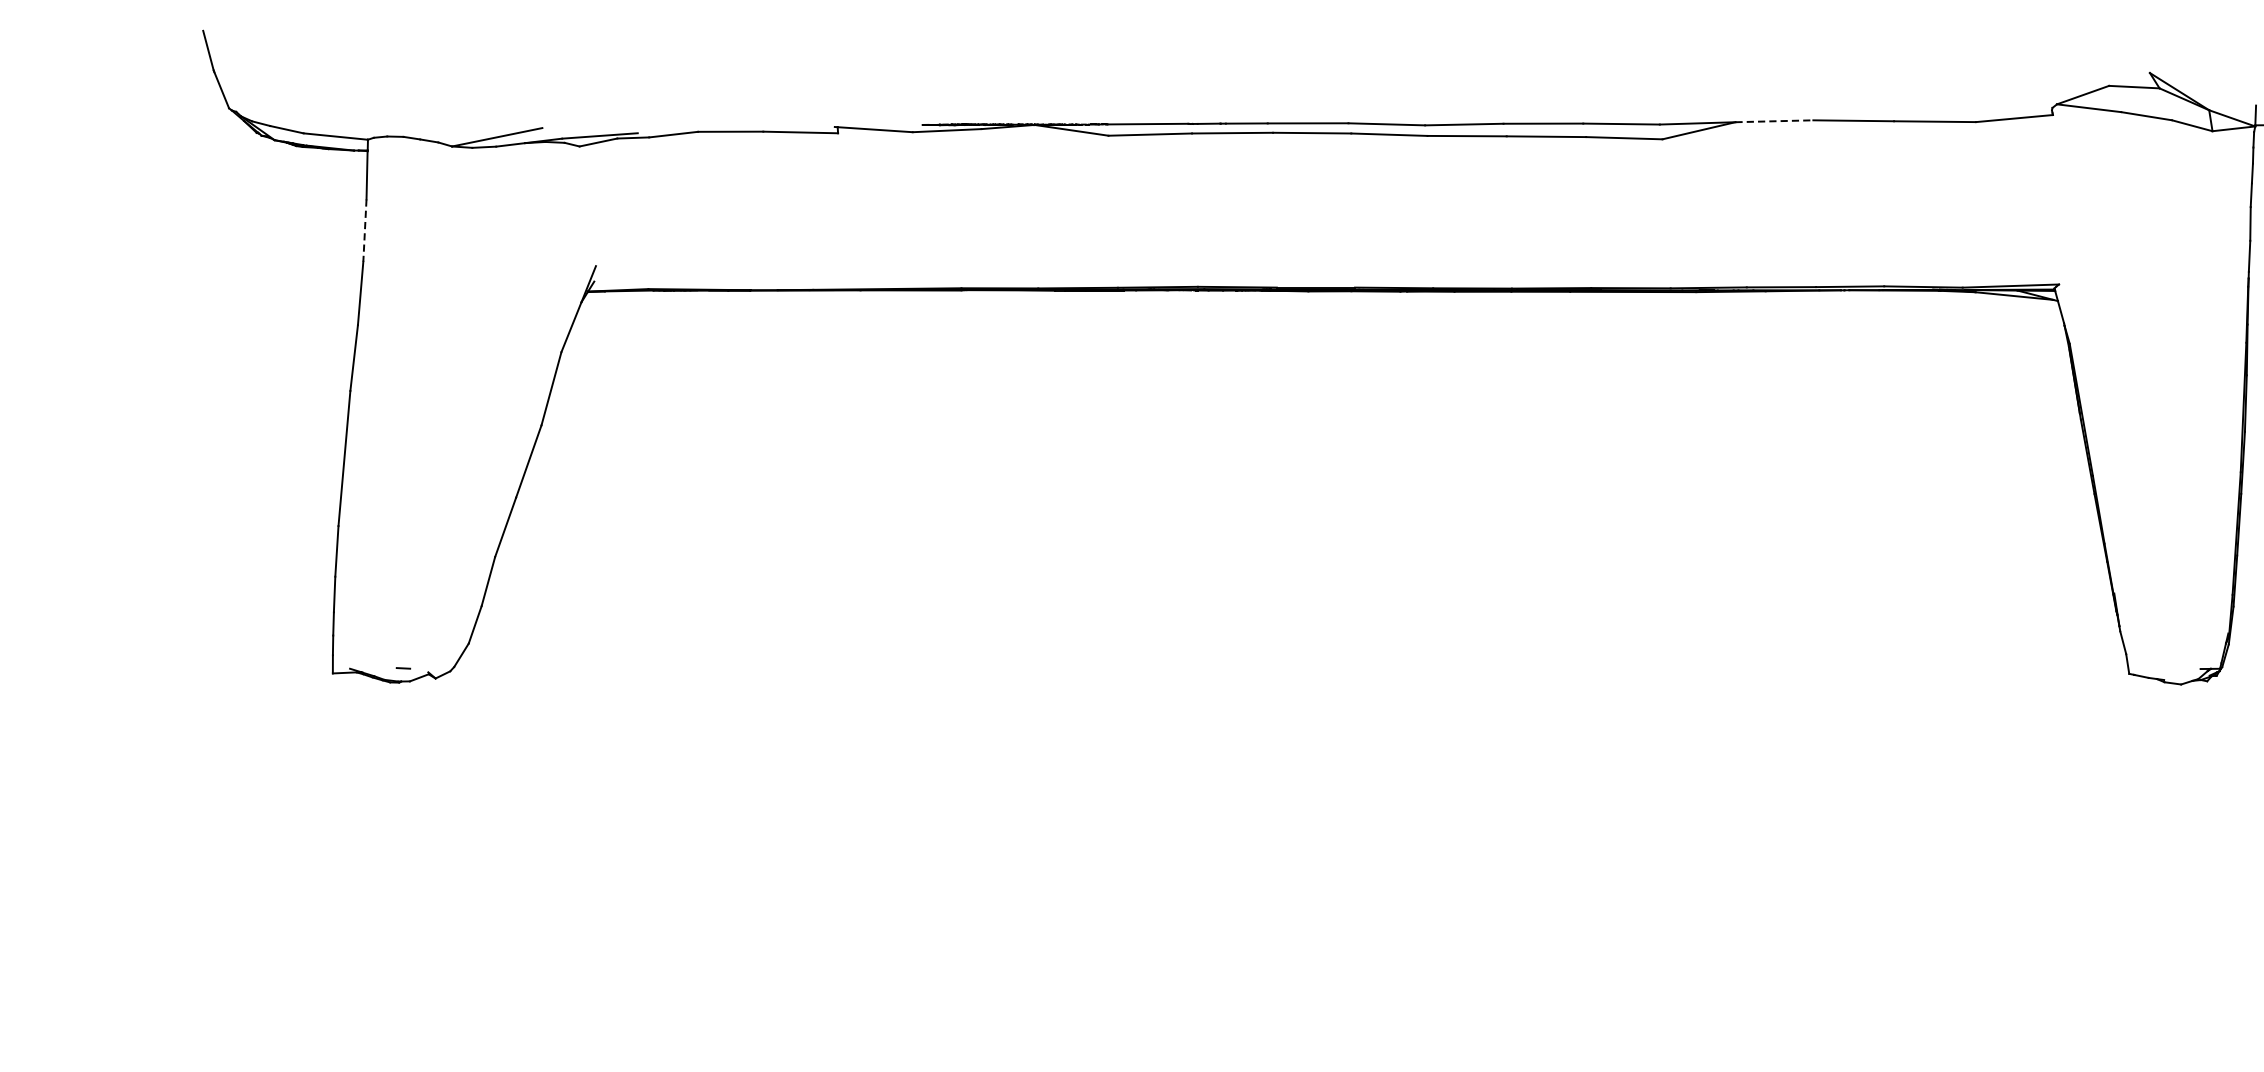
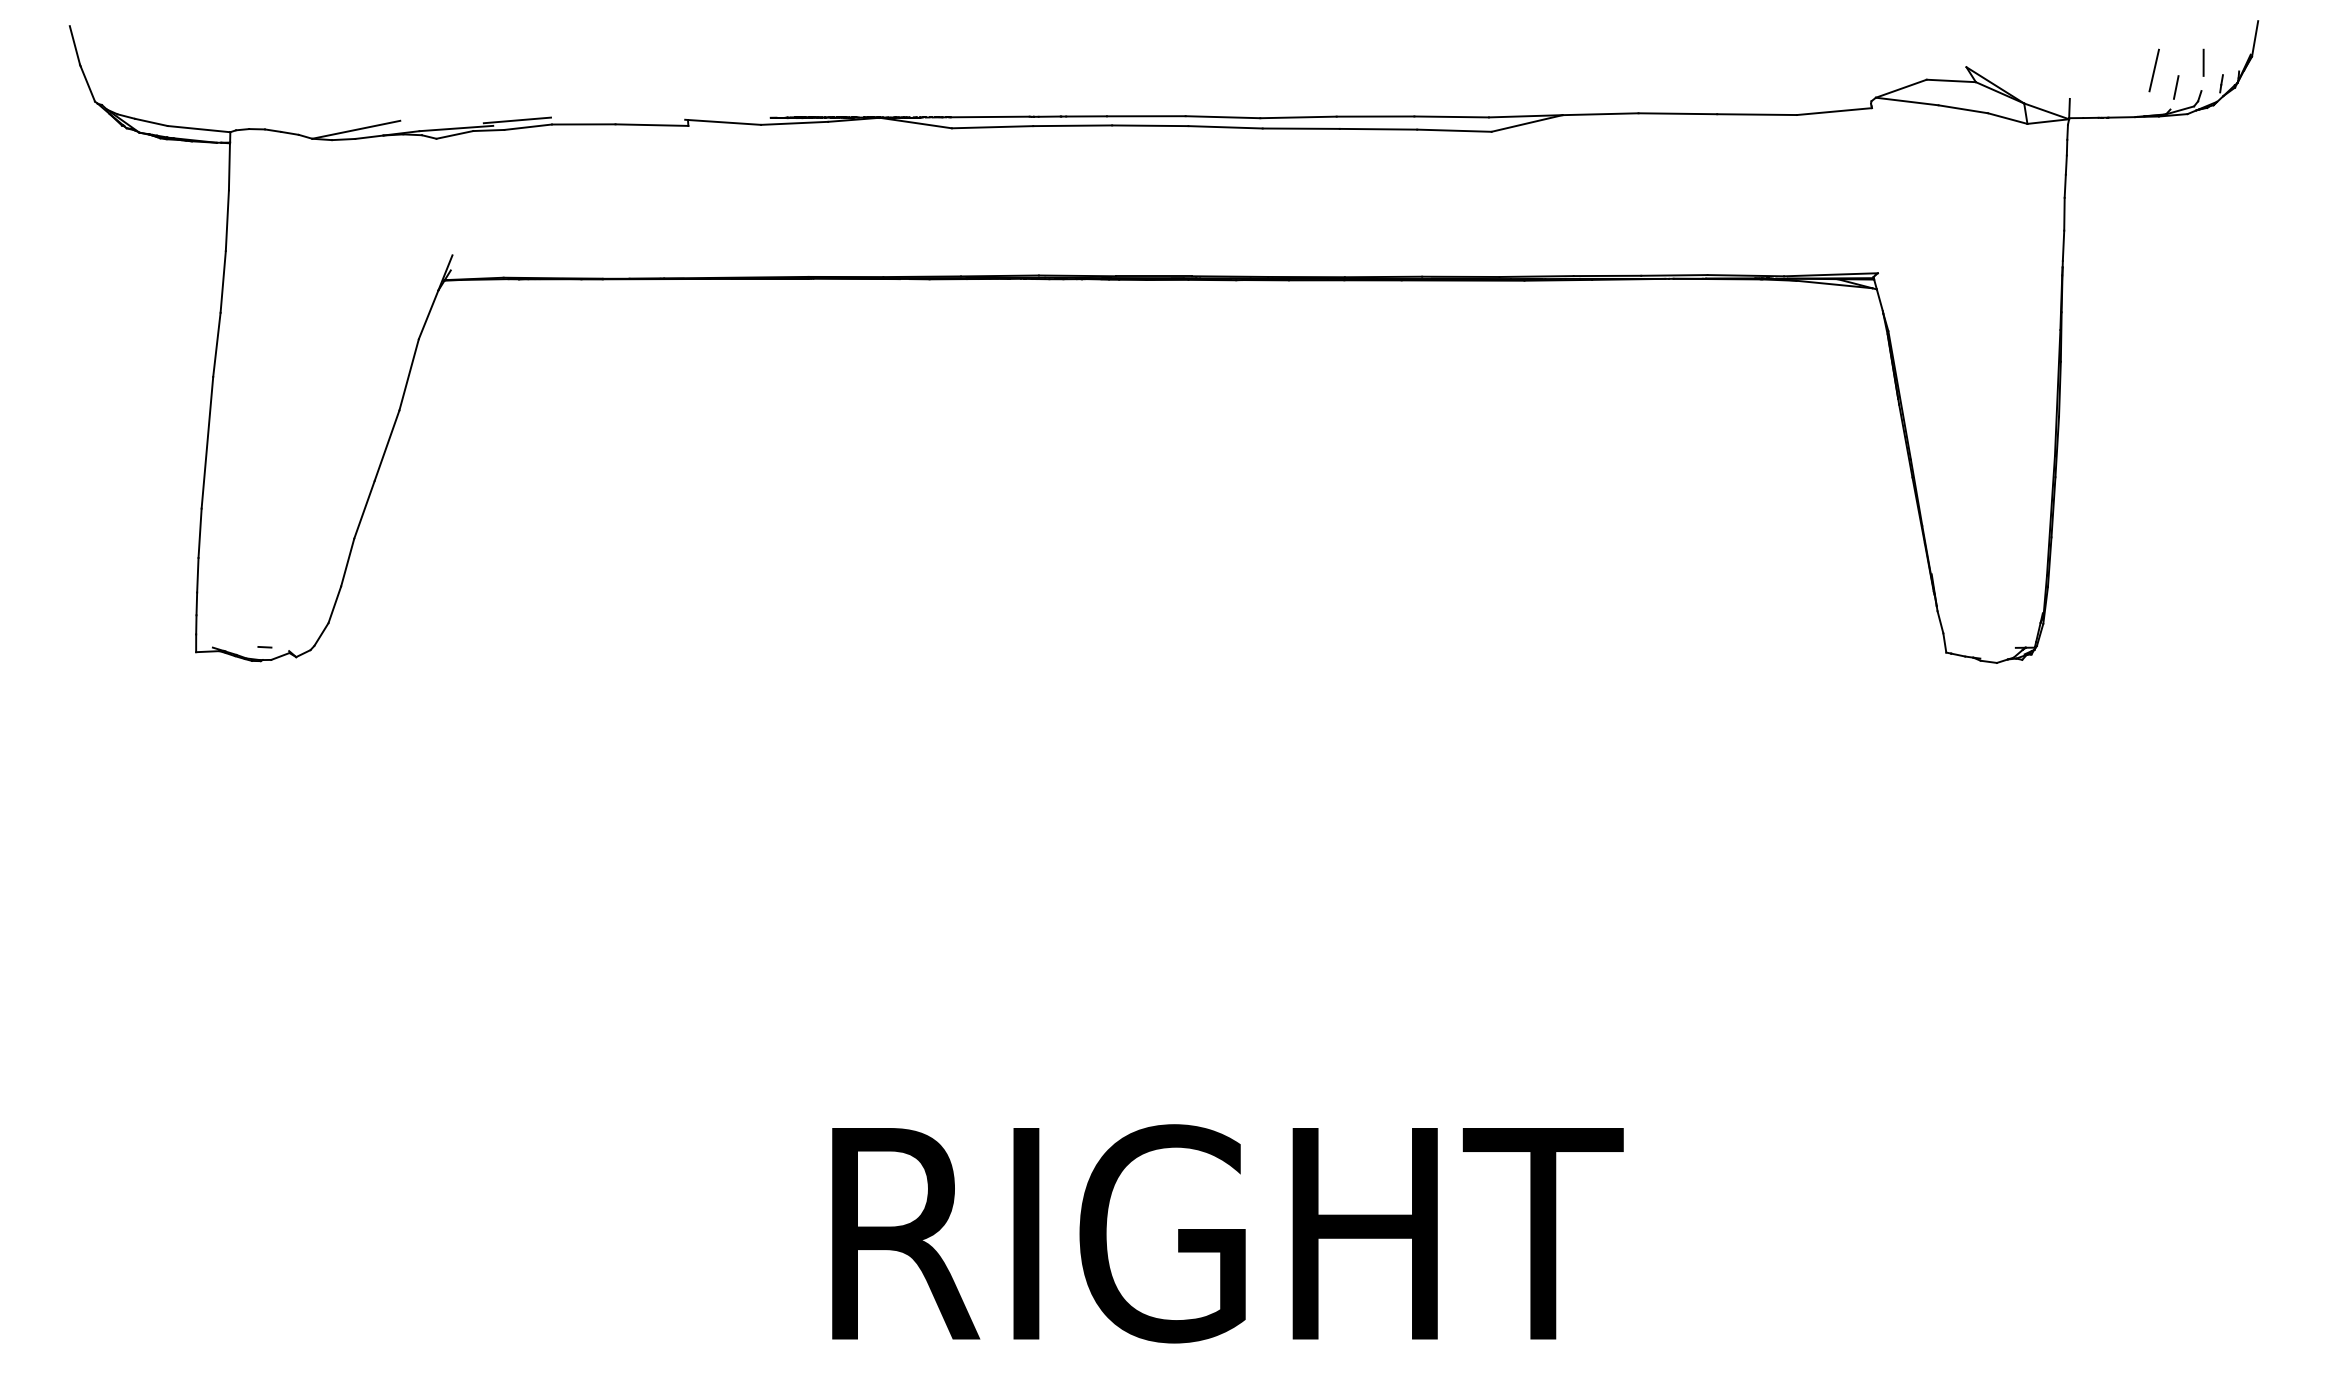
line: (1774, 121) -> (1600, 114), dashed -> solid
line: (662, 127) -> (517, 120), added
line: (365, 231) -> (227, 221), dashed -> solid

